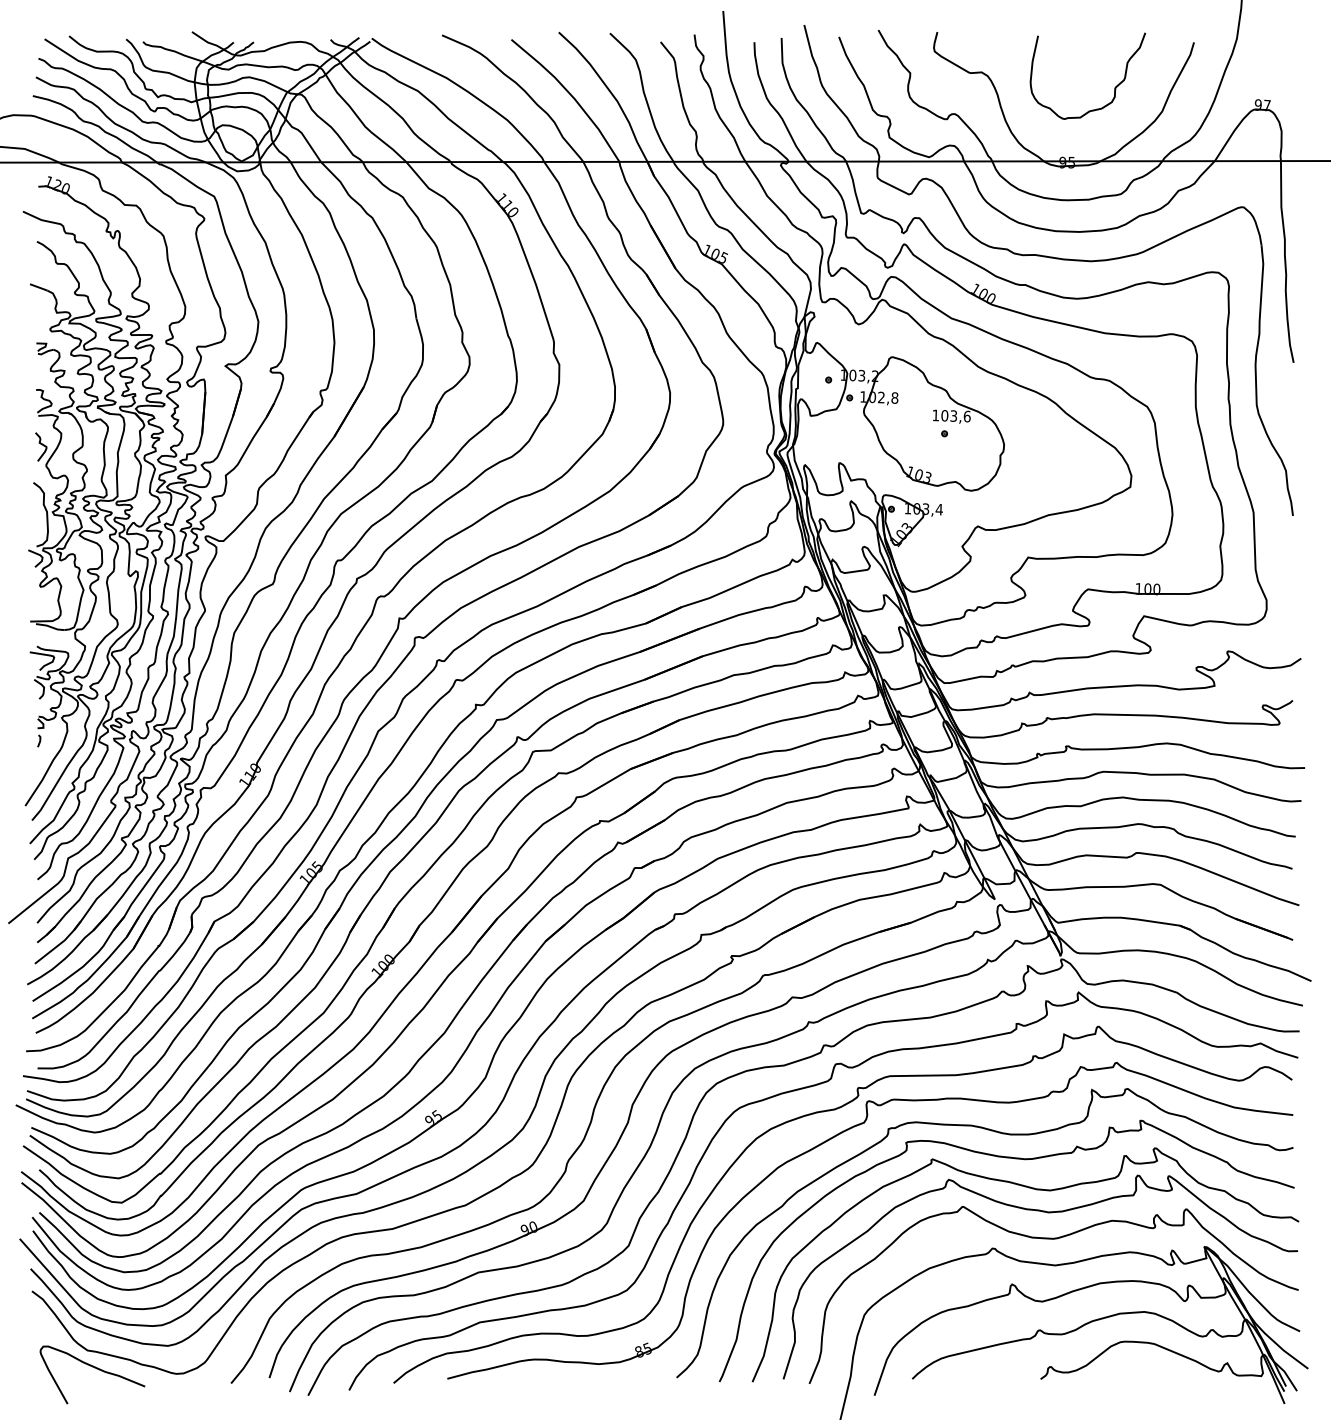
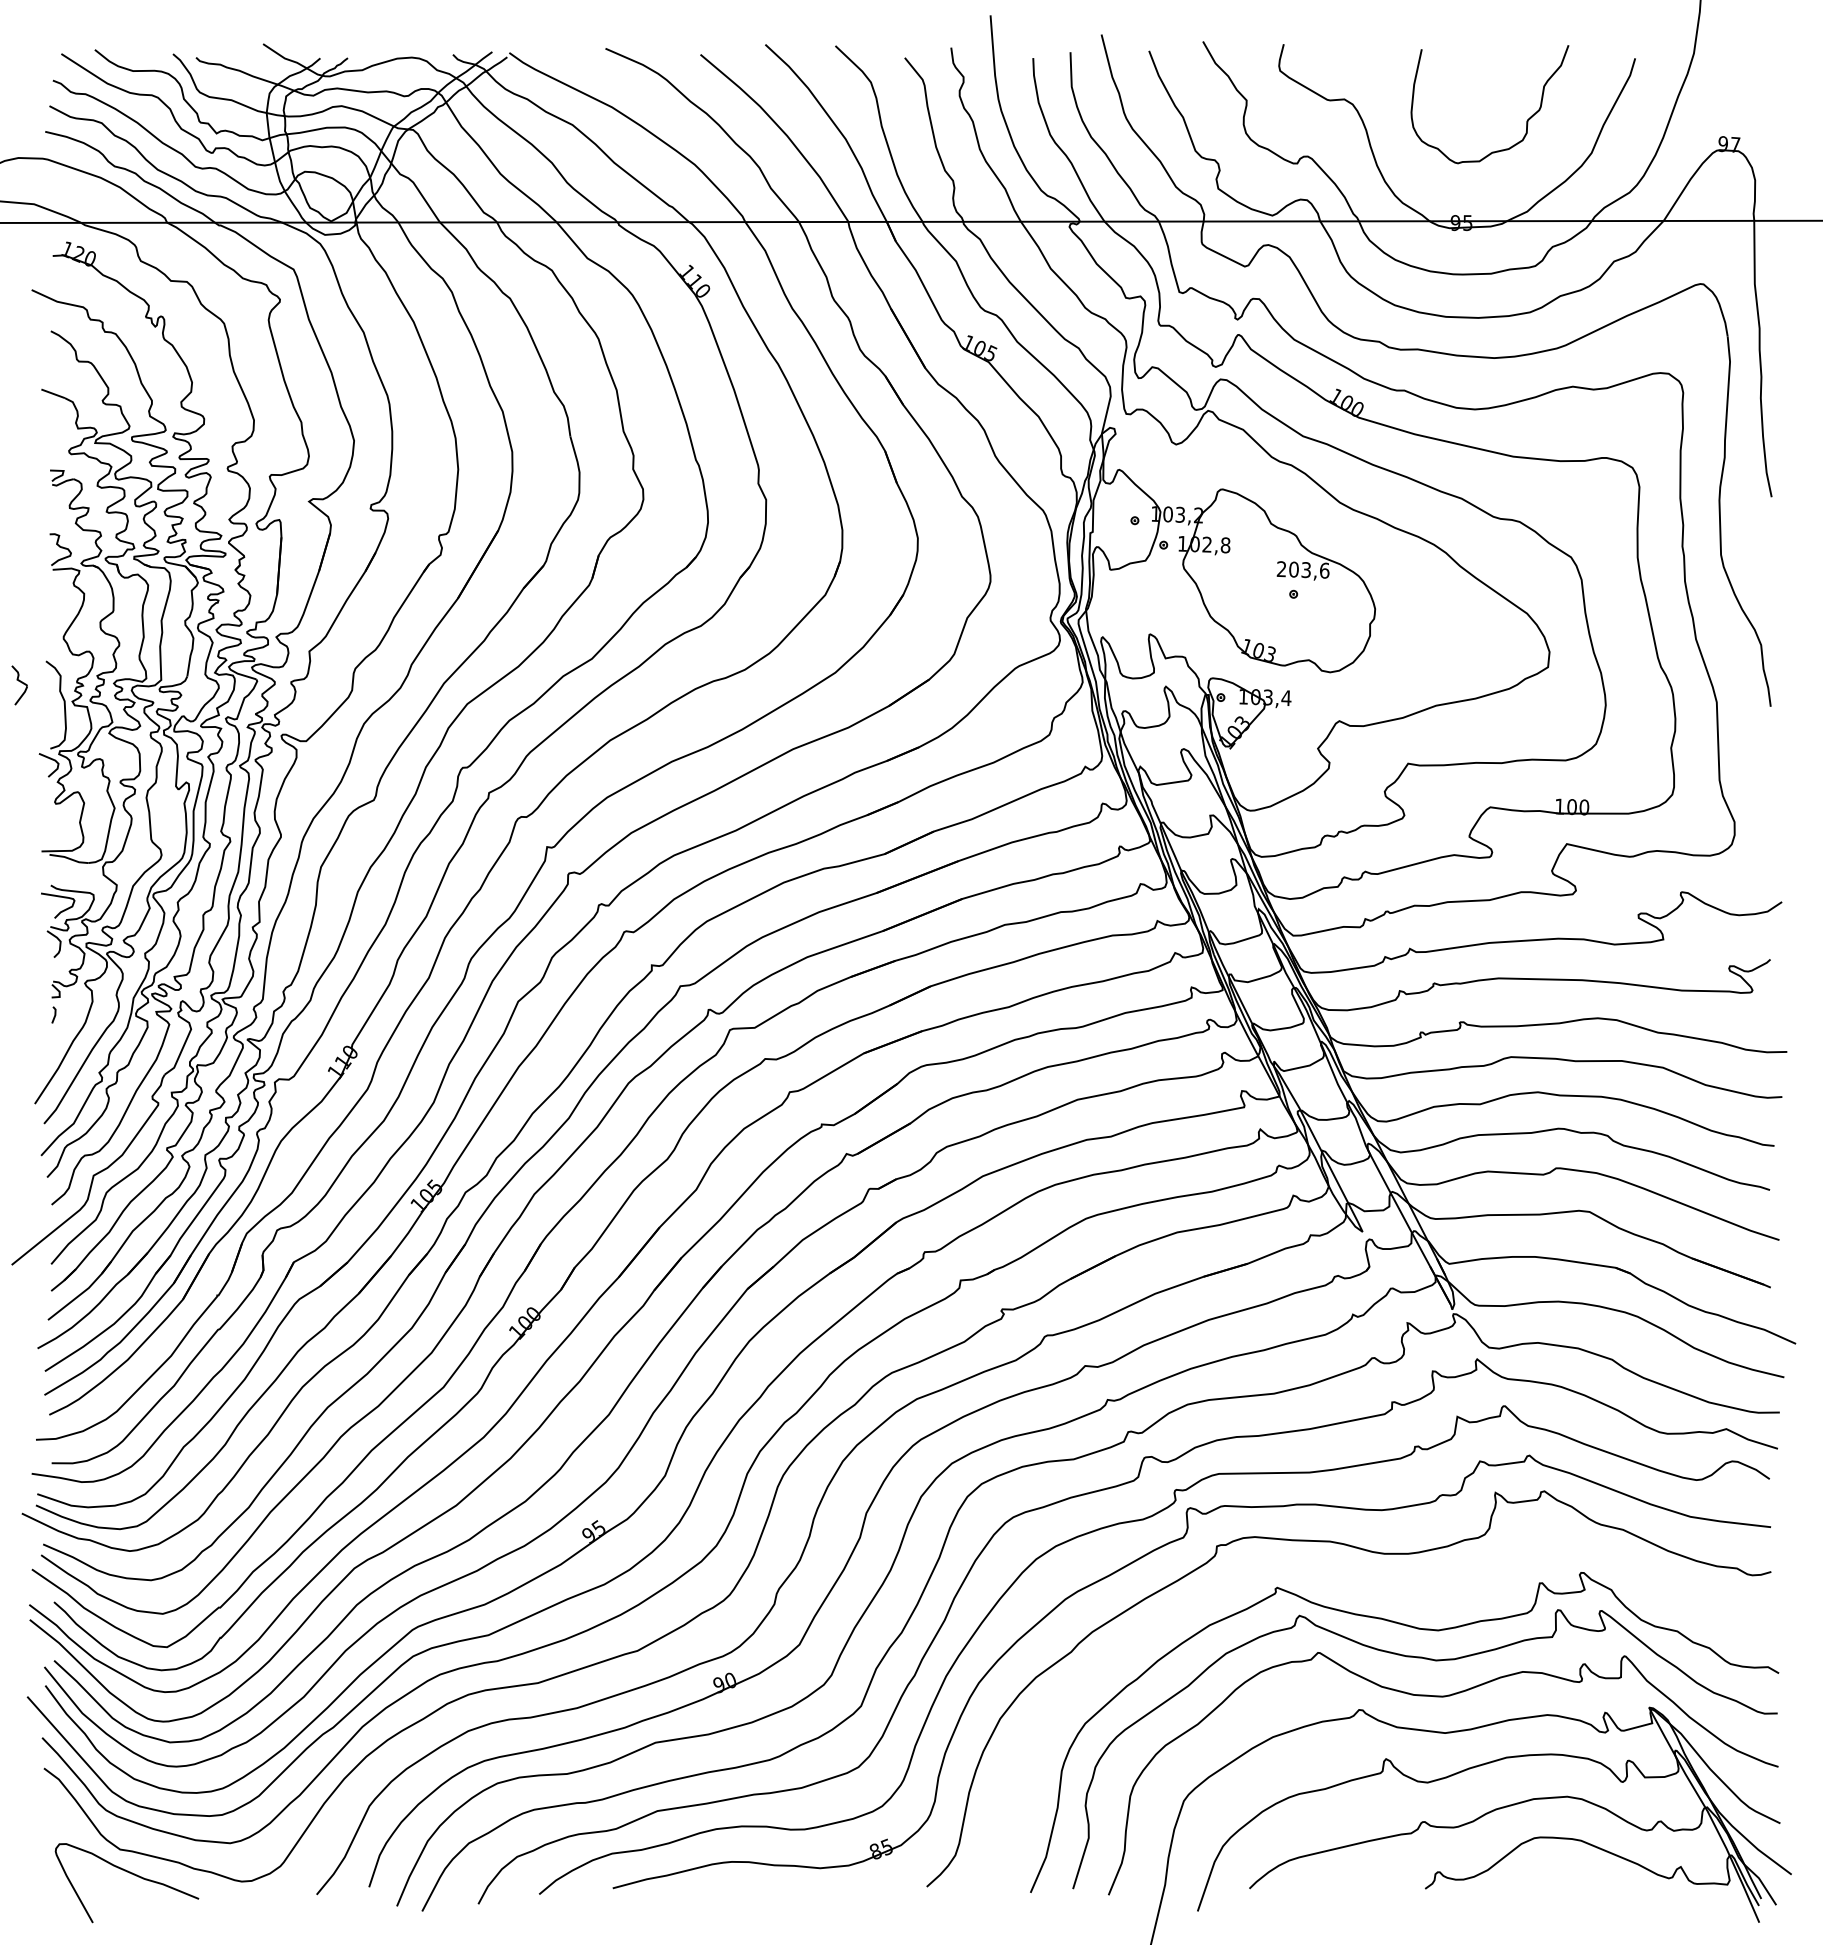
text: (934, 414) -> (1280, 568), 103,6 -> 203,6
part: (41, 447) -> (19, 685), moved
curve: (1015, 1159) -> (1390, 1587), removed

